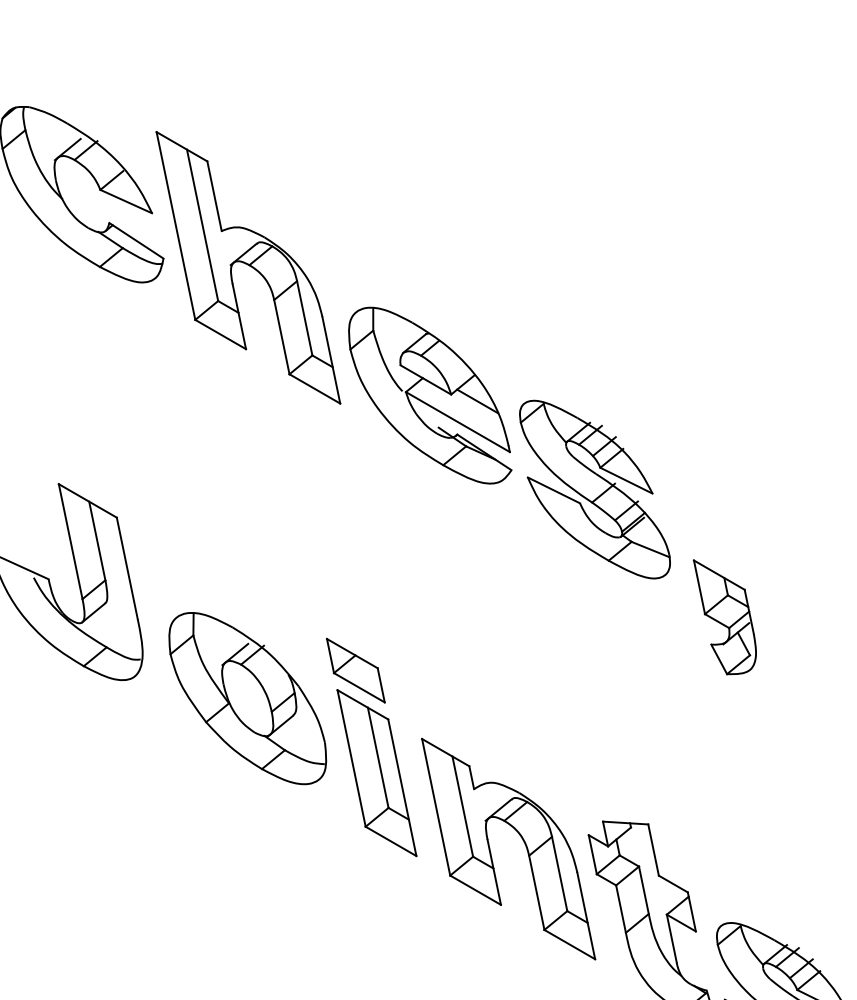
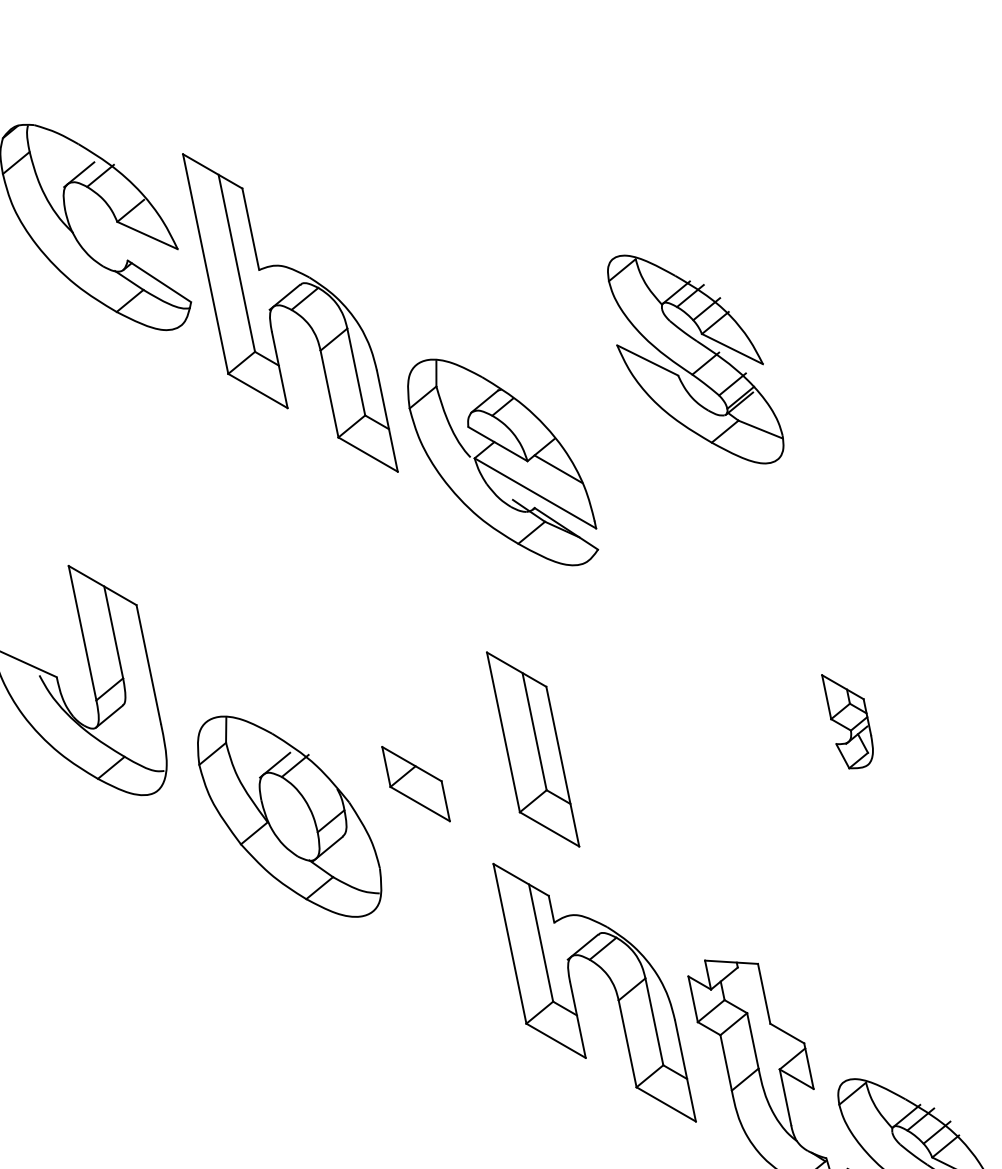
part: (594, 489) -> (695, 359), moved
part: (724, 617) -> (847, 721), size x0.7
part: (376, 773) -> (532, 749), moved

